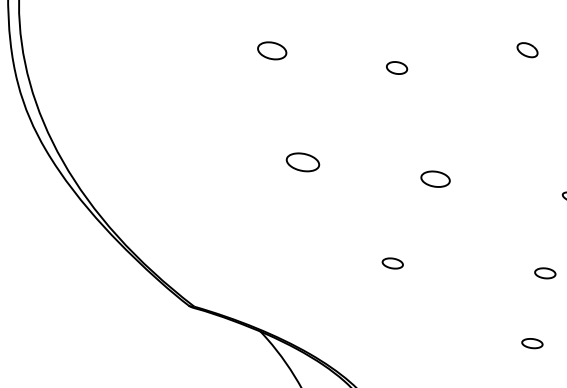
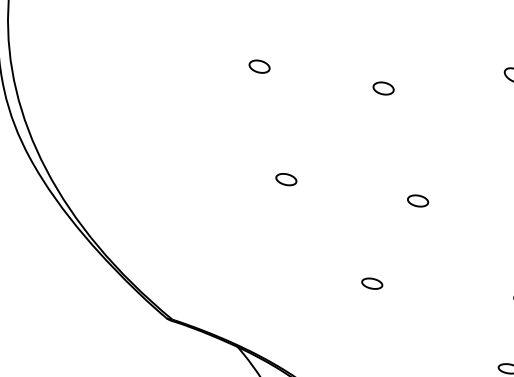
part: (272, 50) -> (259, 66), size x0.71
part: (303, 162) -> (286, 179), size x0.62
part: (435, 178) -> (418, 200), size x0.71

